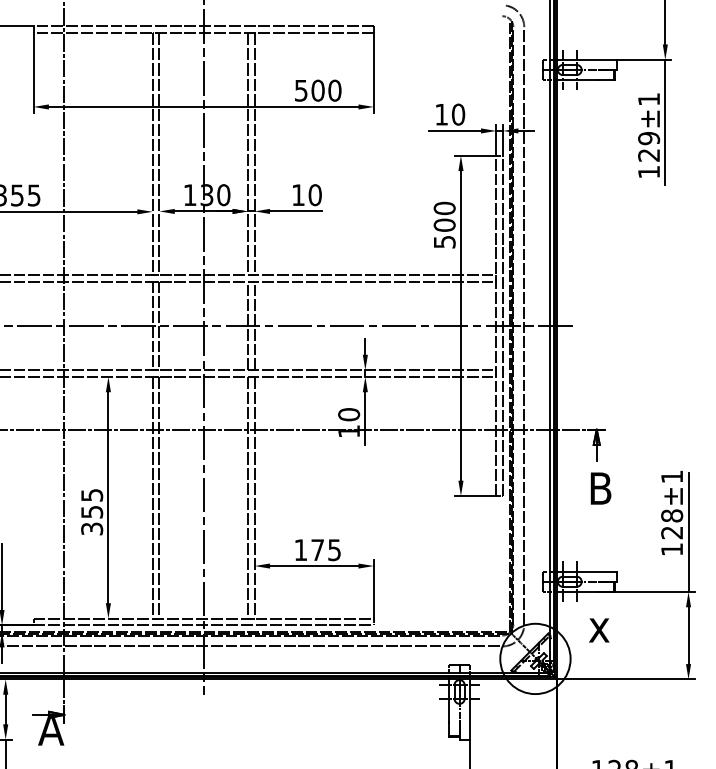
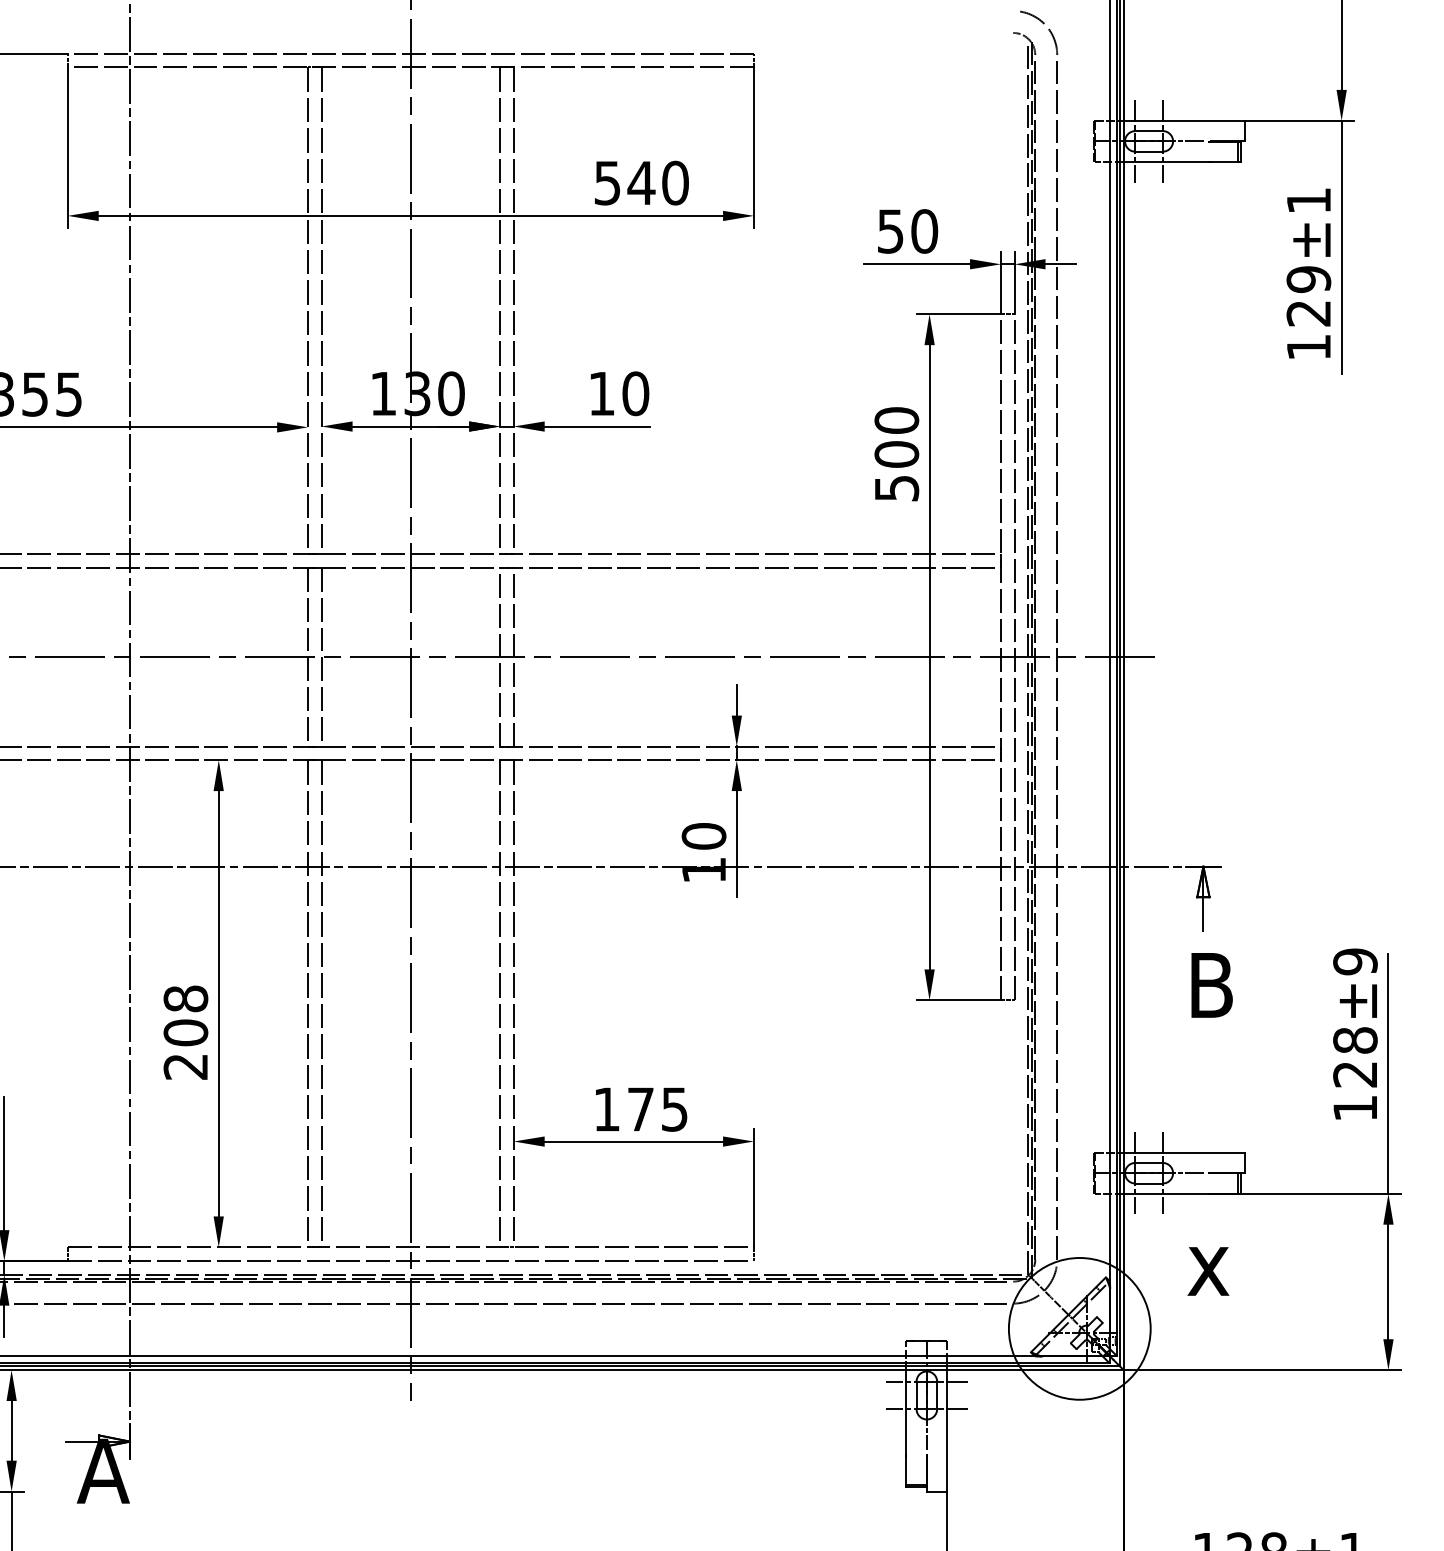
text: (318, 90) -> (642, 182), 500 -> 540
text: (441, 114) -> (890, 231), 10 -> 50
text: (672, 476) -> (1356, 960), ±1 -> ±9
text: (92, 511) -> (186, 1031), 355 -> 208

